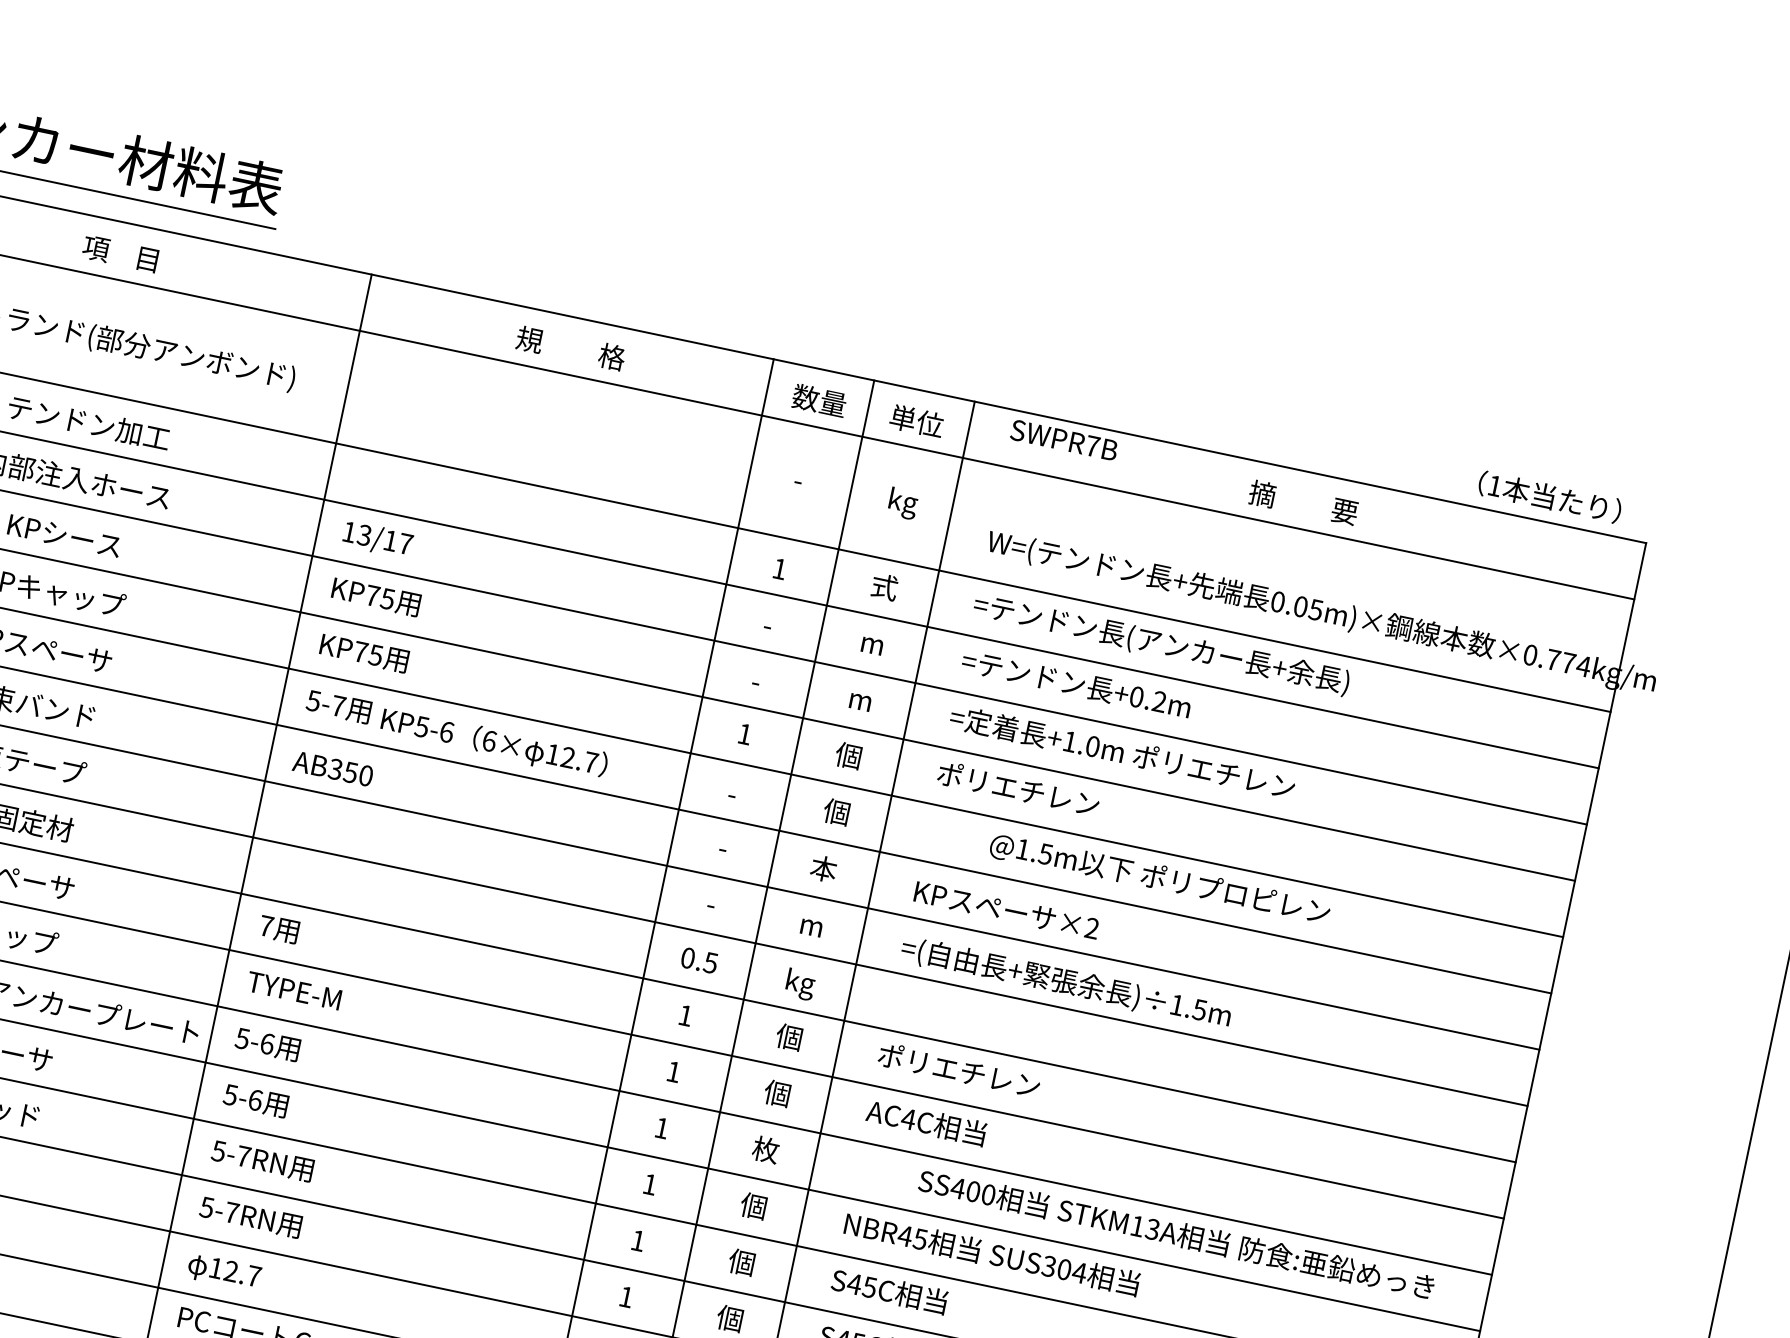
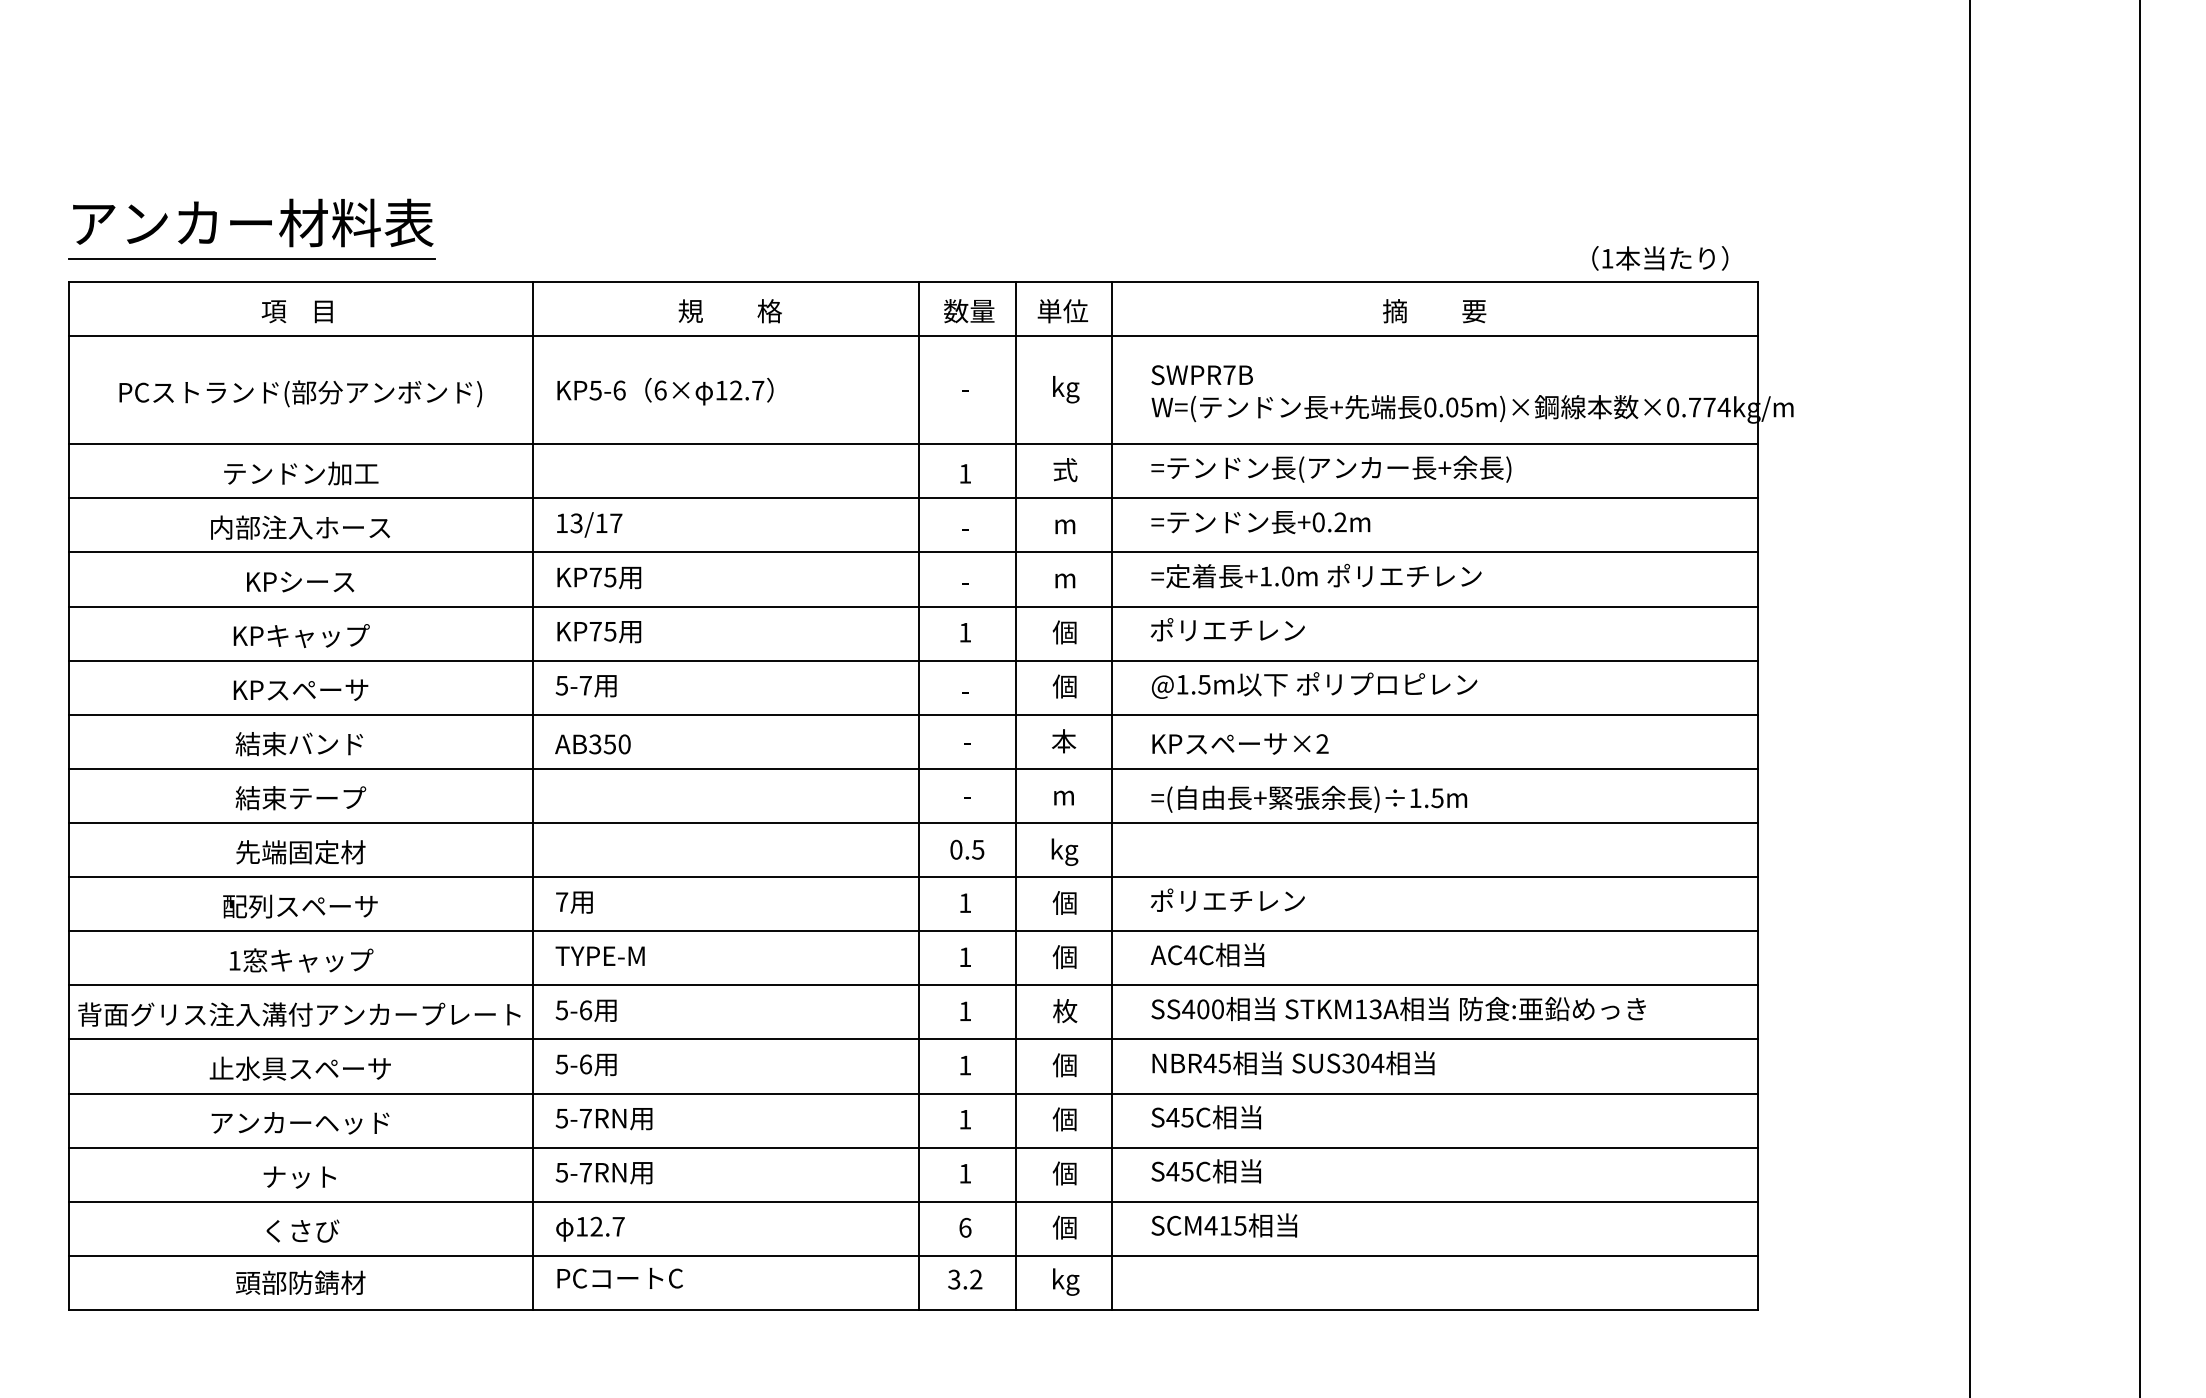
text: (1063, 440) -> (1201, 375), moved
text: (494, 743) -> (665, 391), moved
text: (1160, 879) -> (1314, 685), moved
text: (1176, 1234) -> (1398, 1009), moved

